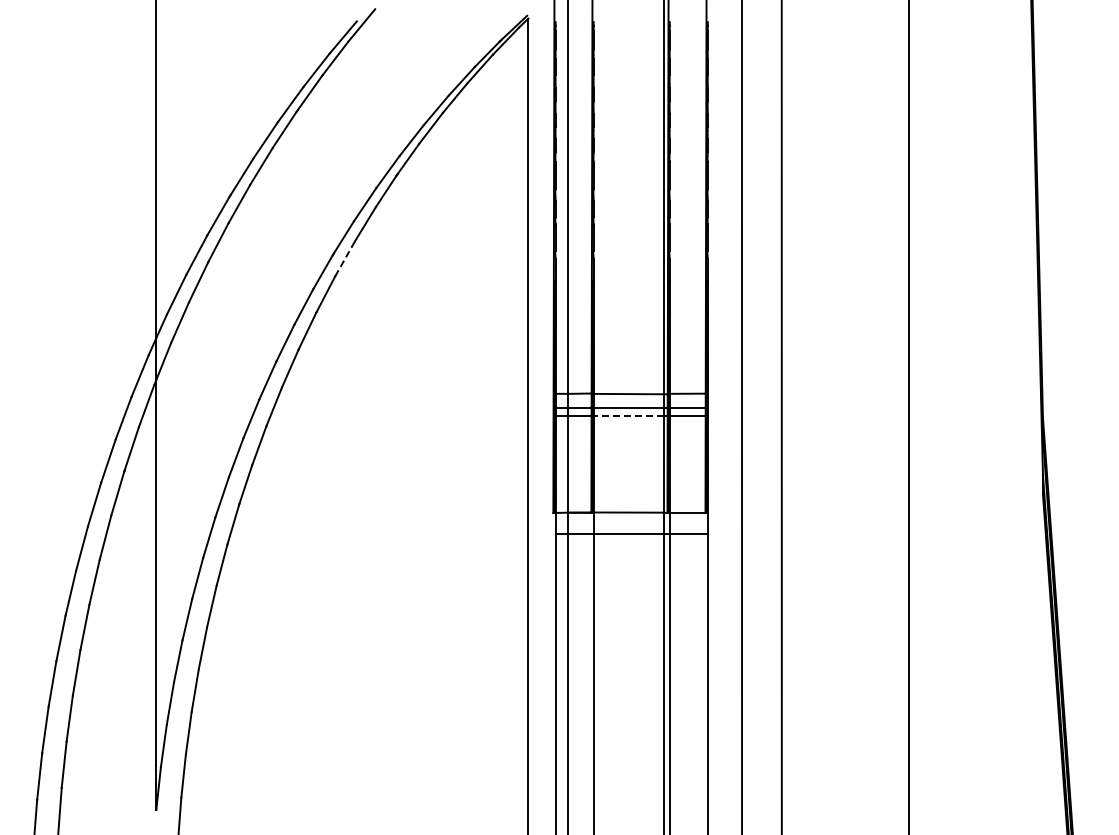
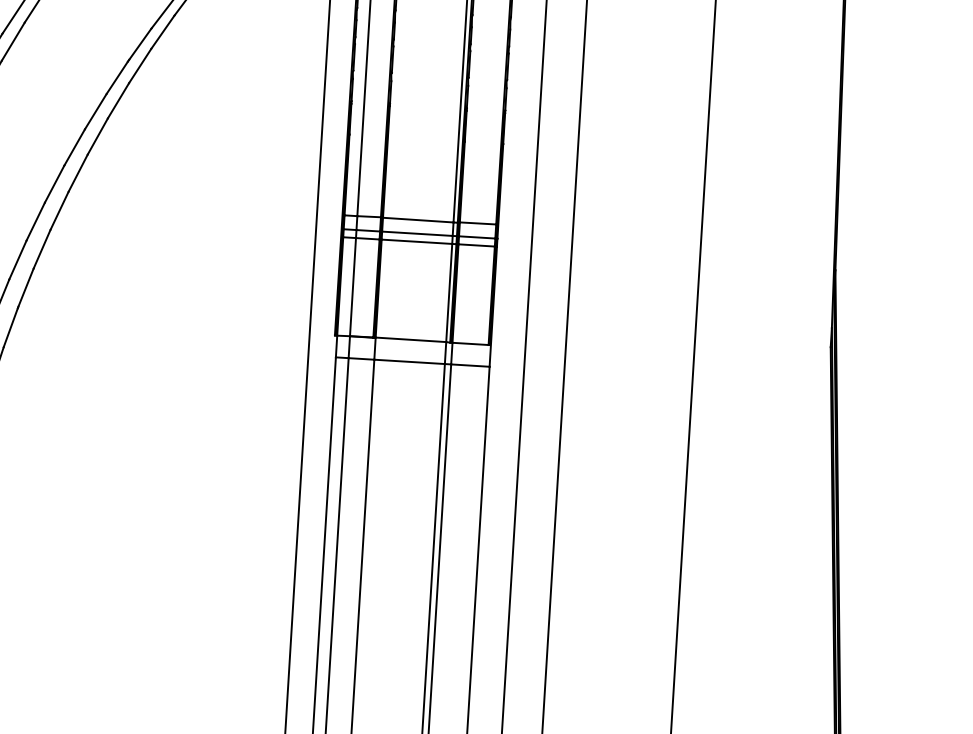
line: (345, 258) -> (140, 65), dashed -> solid
line: (628, 415) -> (416, 241), dashed -> solid

